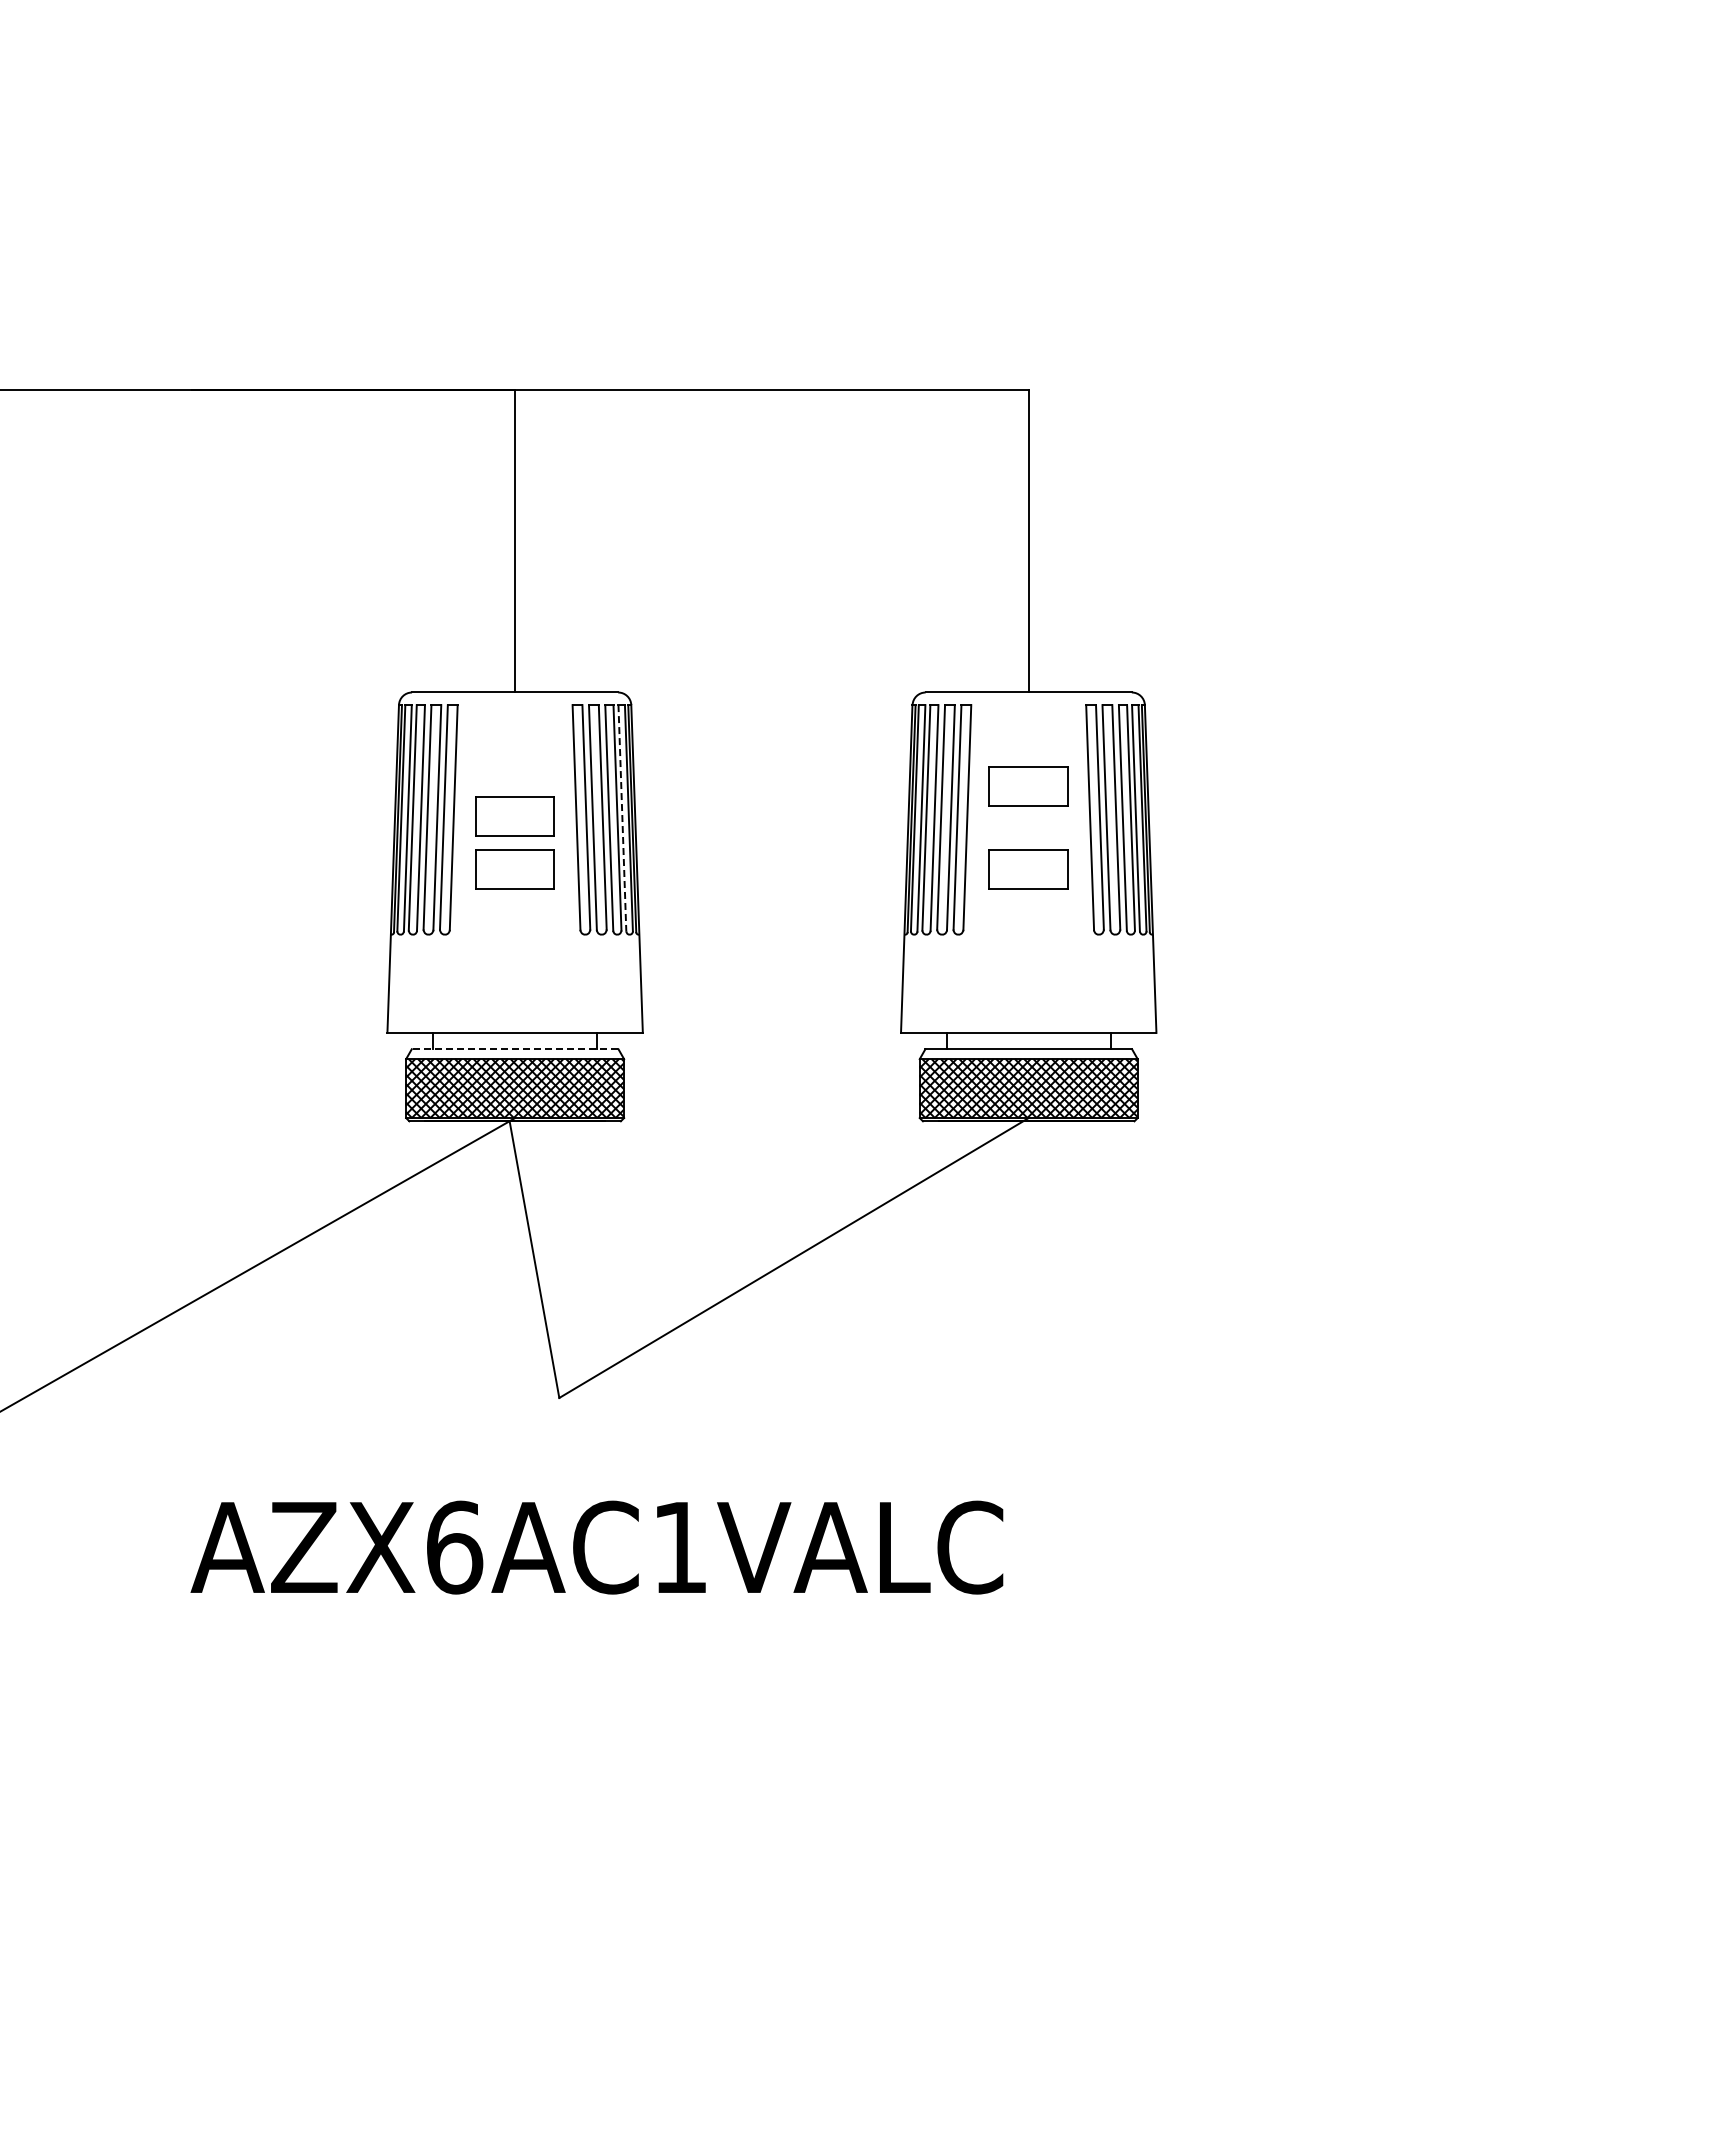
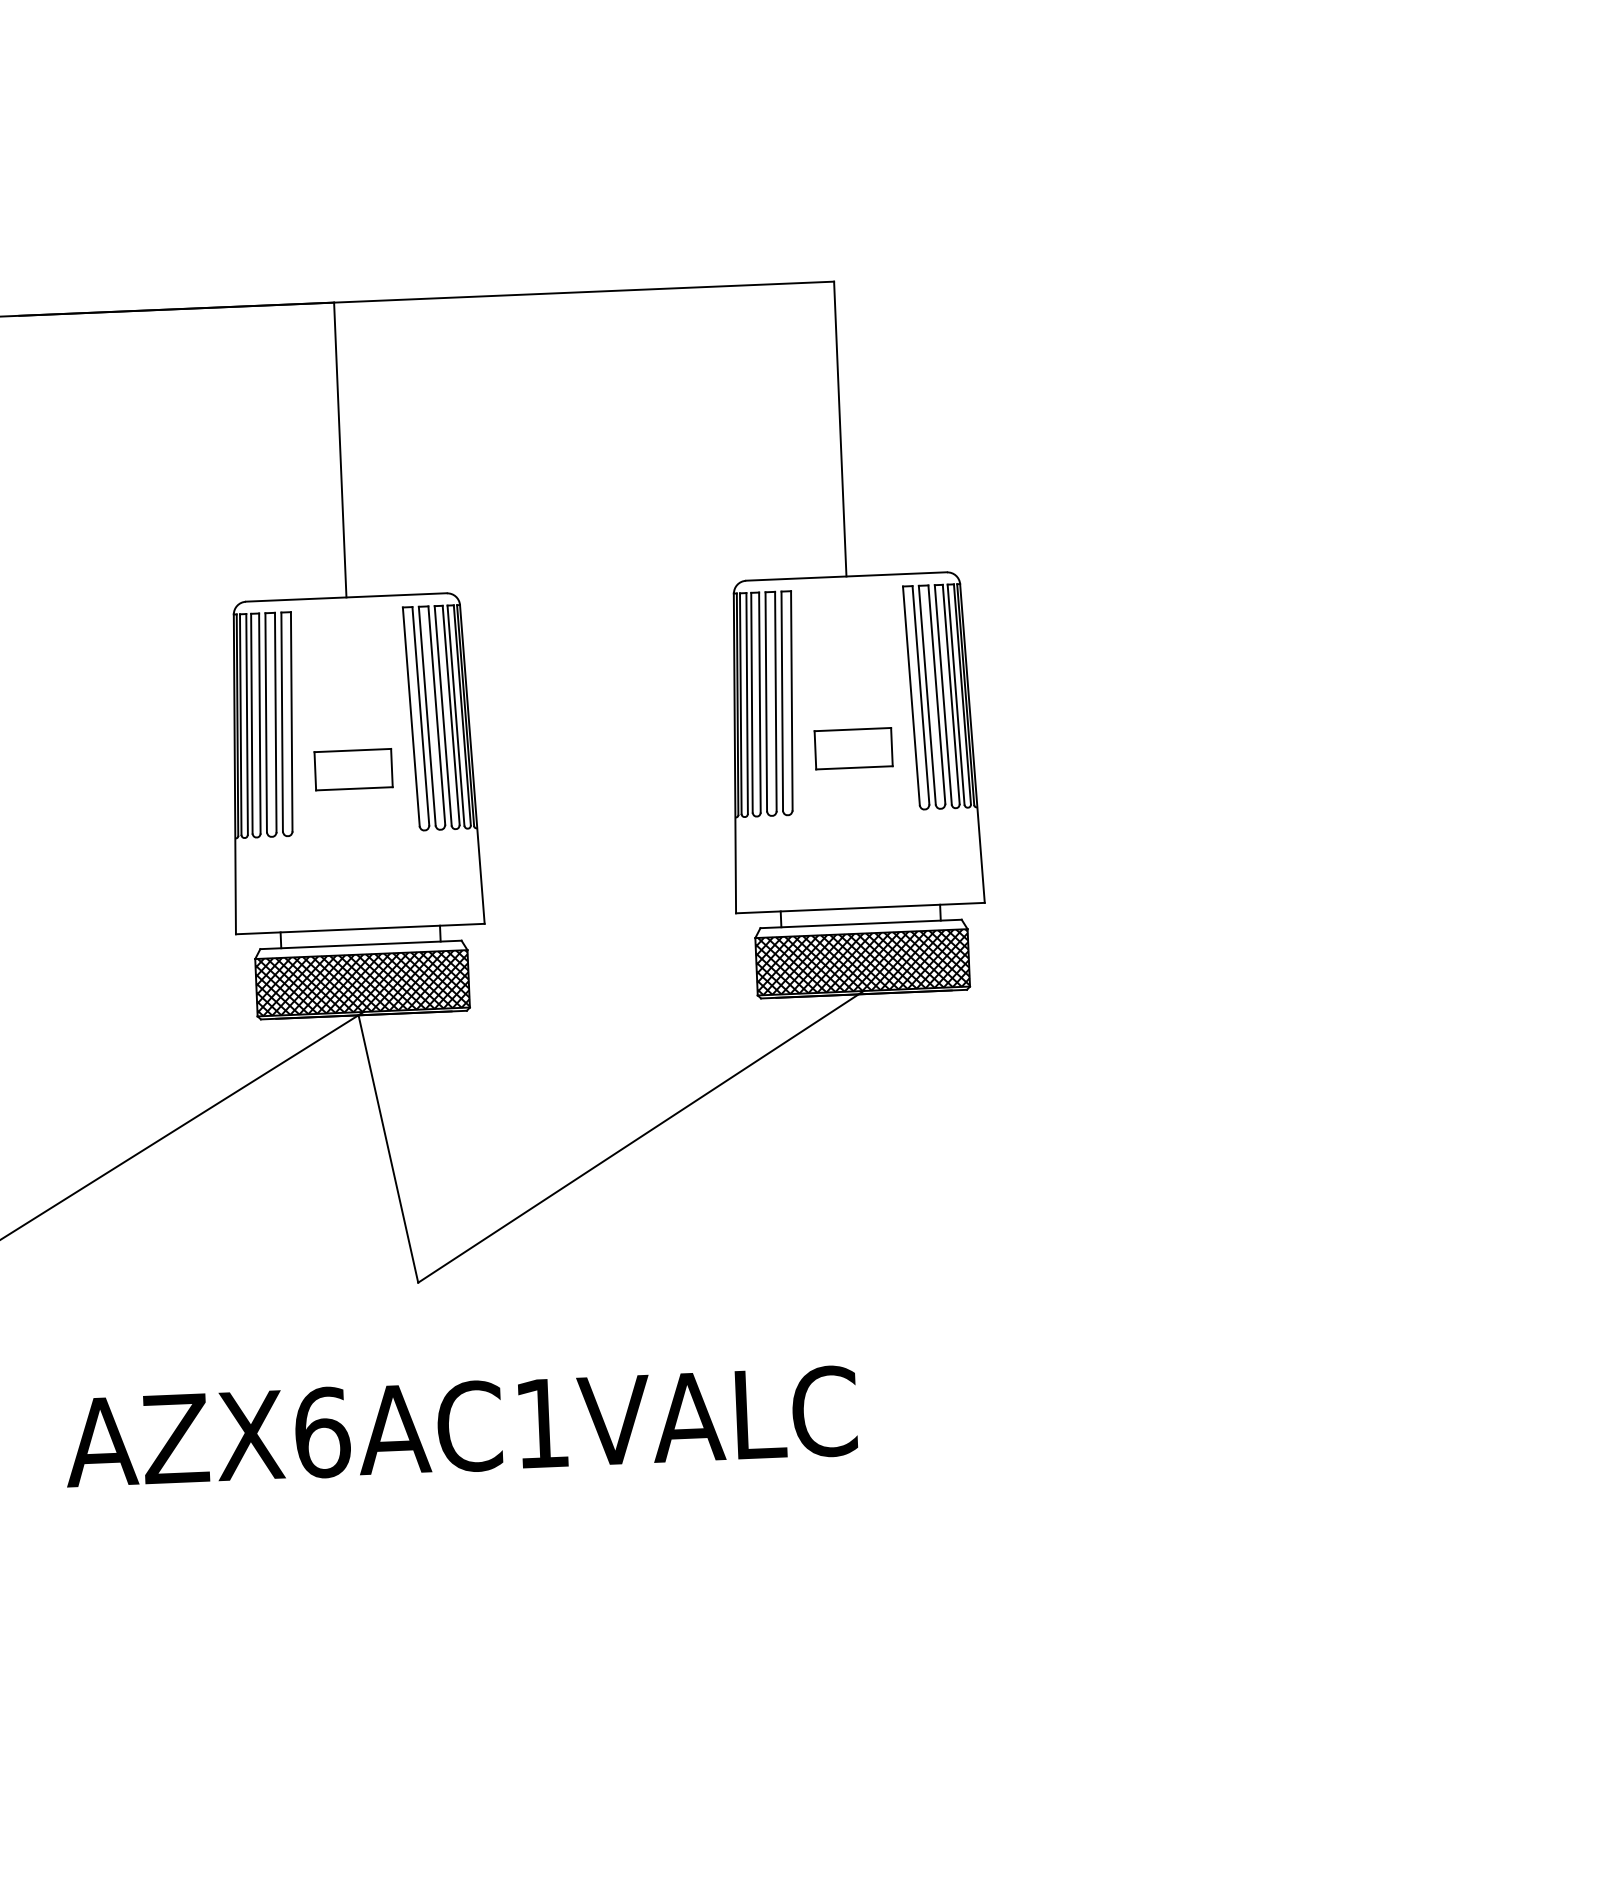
part: (1028, 786) -> (850, 668), removed
part: (514, 816) -> (350, 718), removed
line: (622, 818) -> (456, 715), dashed -> solid
line: (514, 1049) -> (360, 945), dashed -> solid

